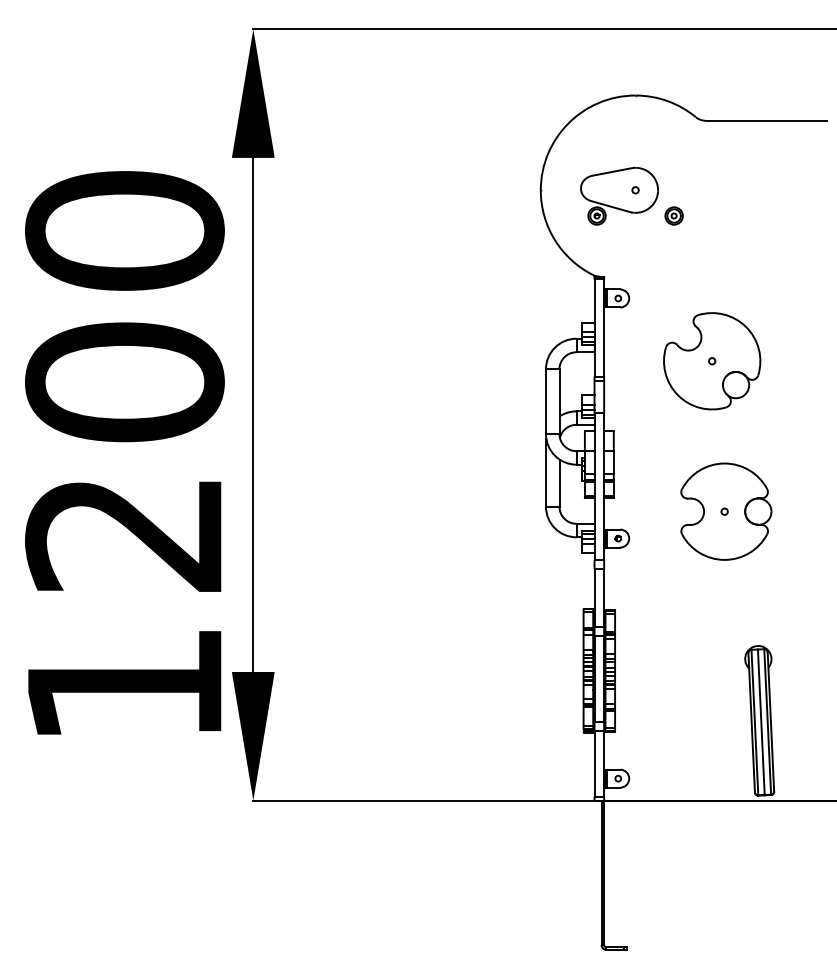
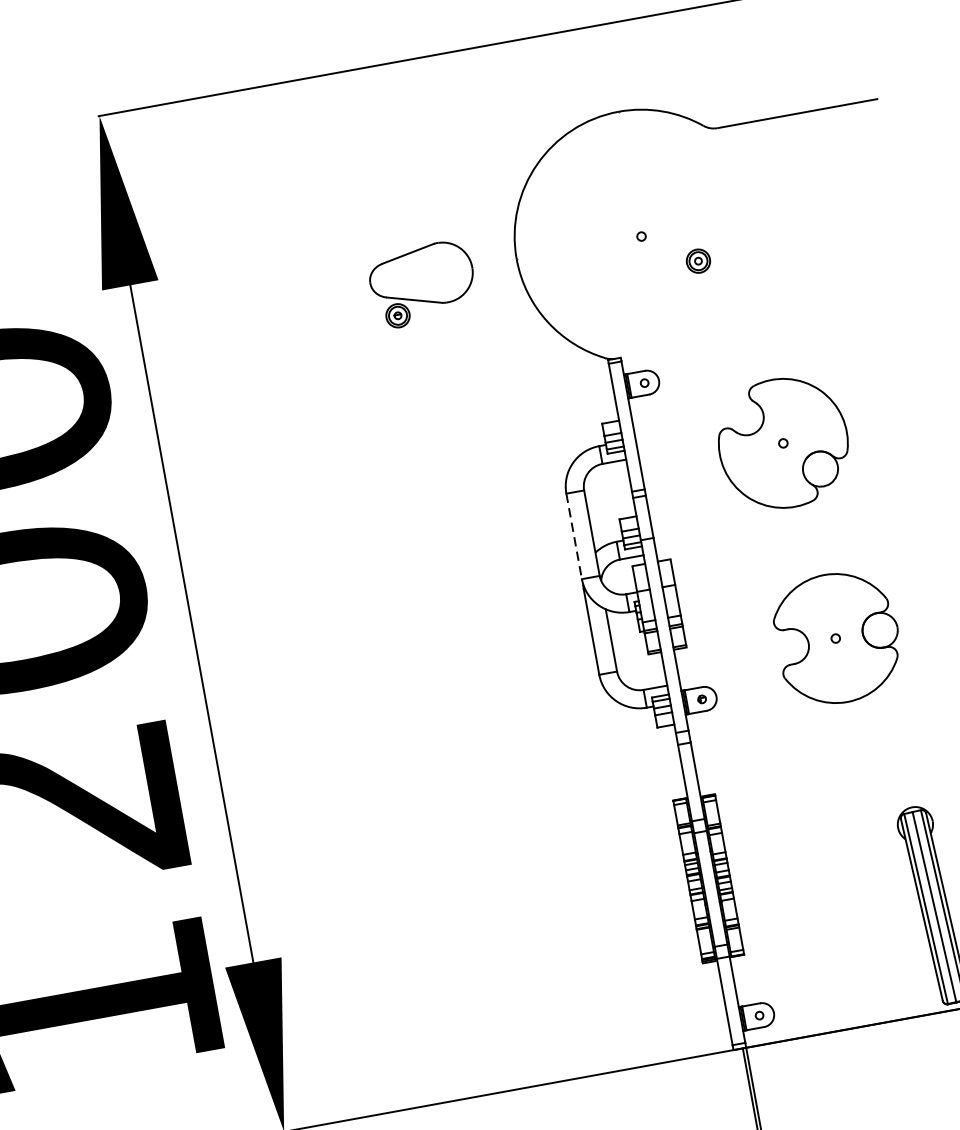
part: (619, 195) -> (422, 283), moved
line: (546, 402) -> (574, 537), solid -> dashed

